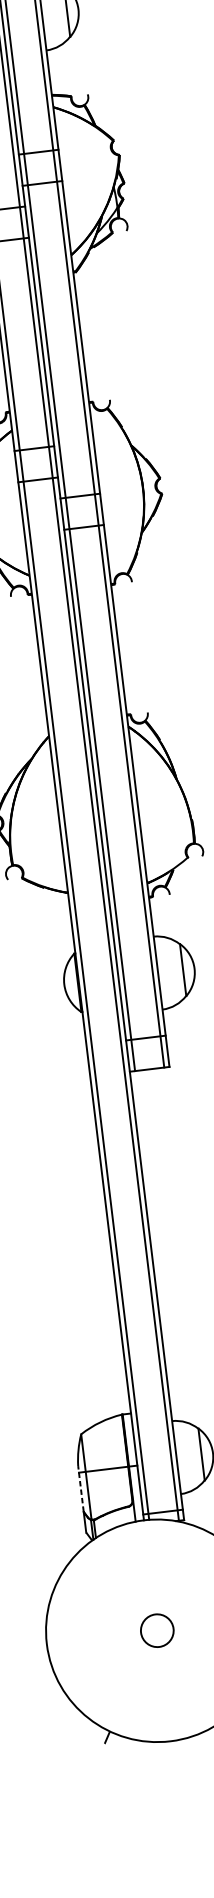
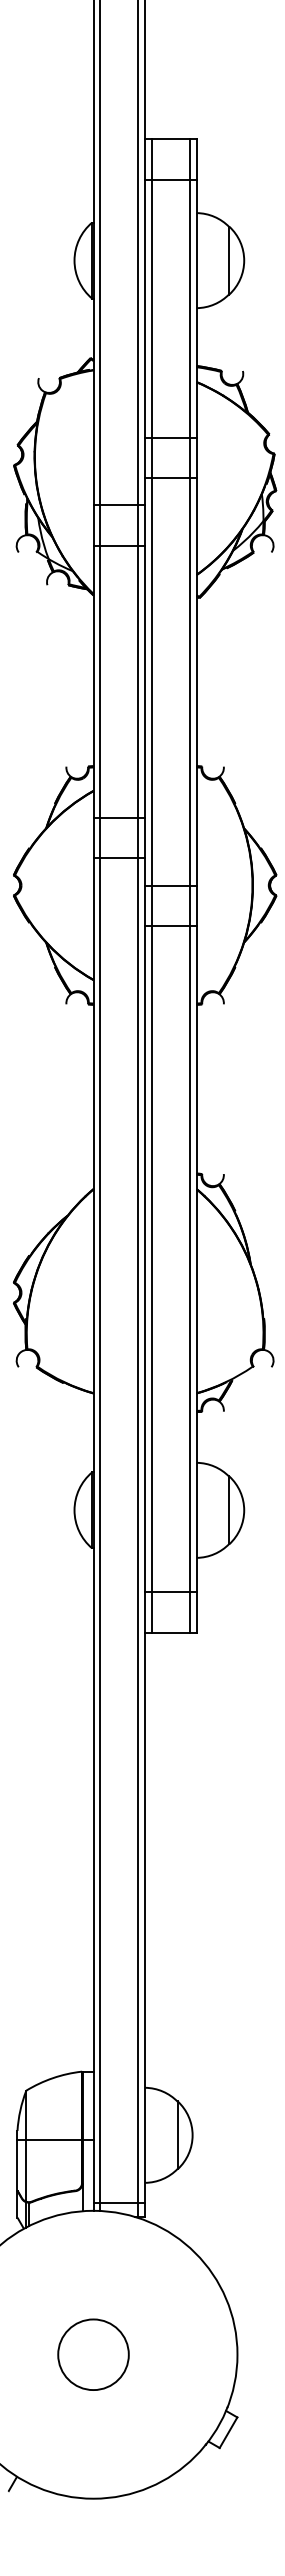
line: (80, 1488) -> (17, 2160), dashed -> solid
circle: (157, 1630) -> (93, 2354), size x1.67

